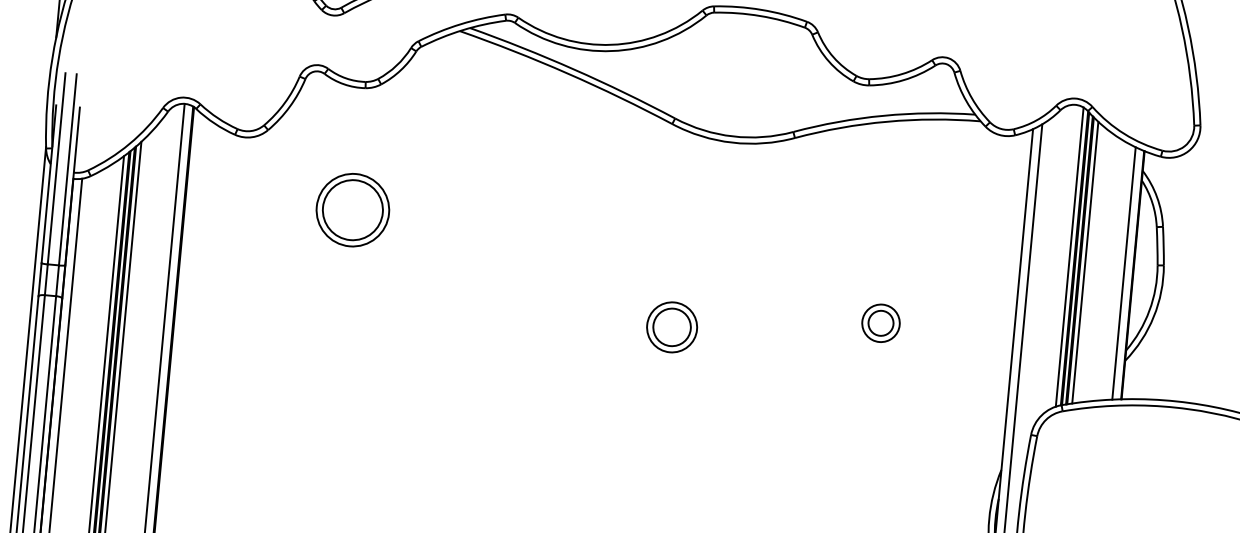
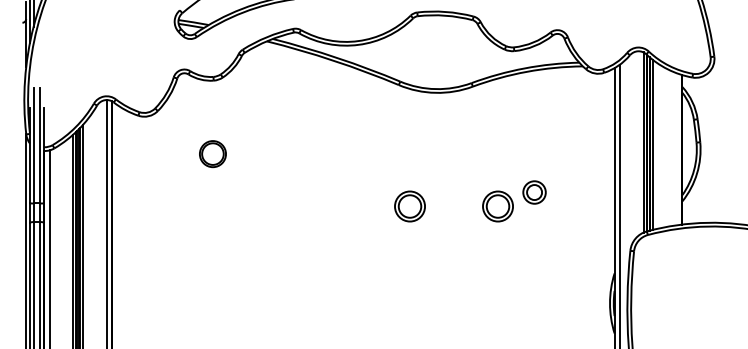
part: (352, 208) -> (212, 153), size x0.6
line: (1123, 273) -> (676, 149), removed
part: (817, 340) -> (497, 206), added

